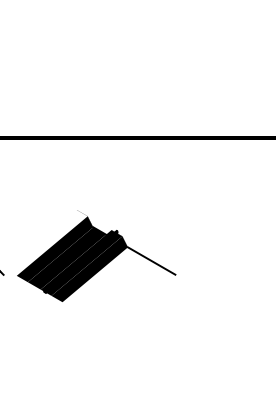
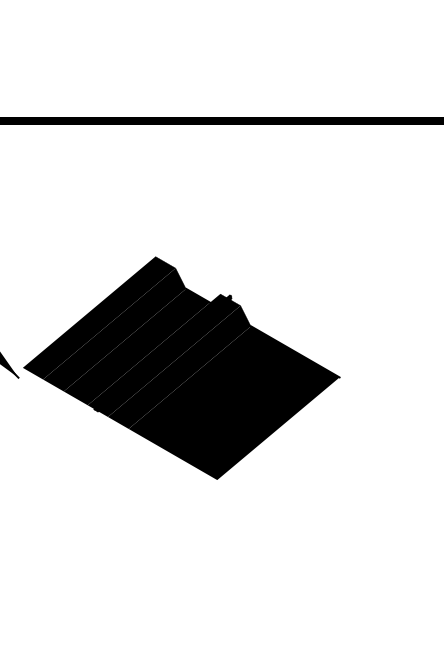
fill: (46, 242) -> (98, 317), added
fill: (118, 288) -> (233, 403), added

